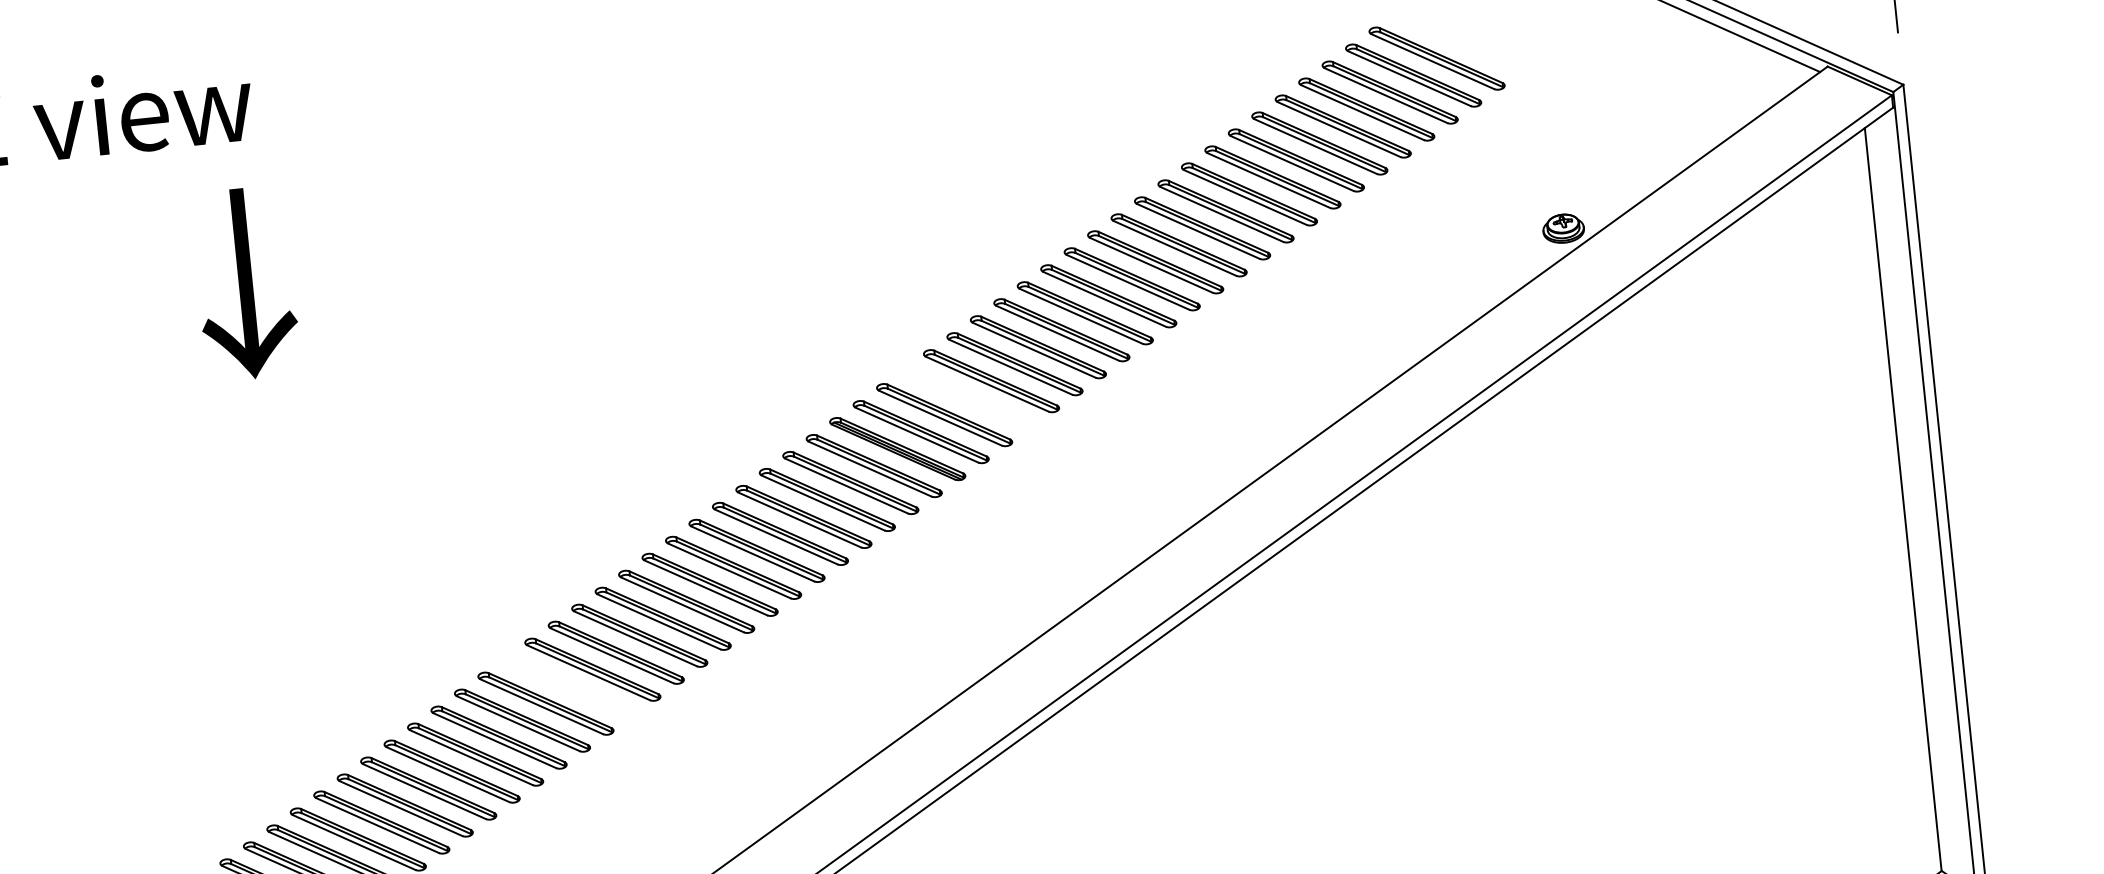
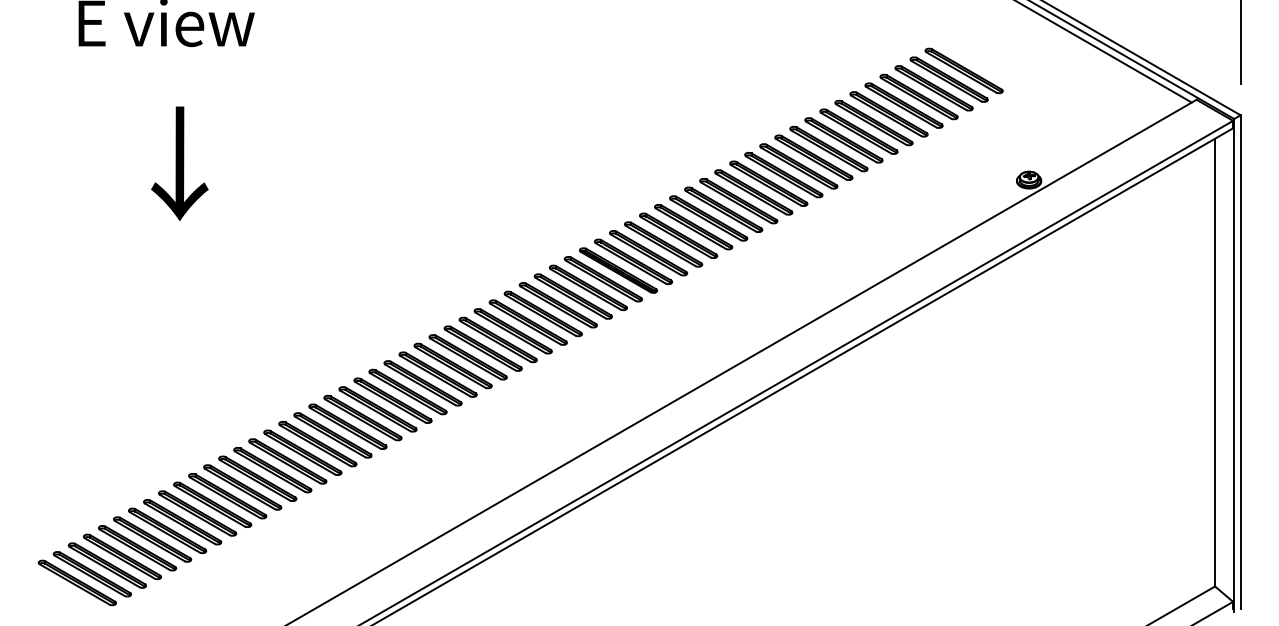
text: (245, 283) -> (179, 163), moved
part: (967, 398) -> (663, 244), added
part: (568, 685) -> (407, 391), added

